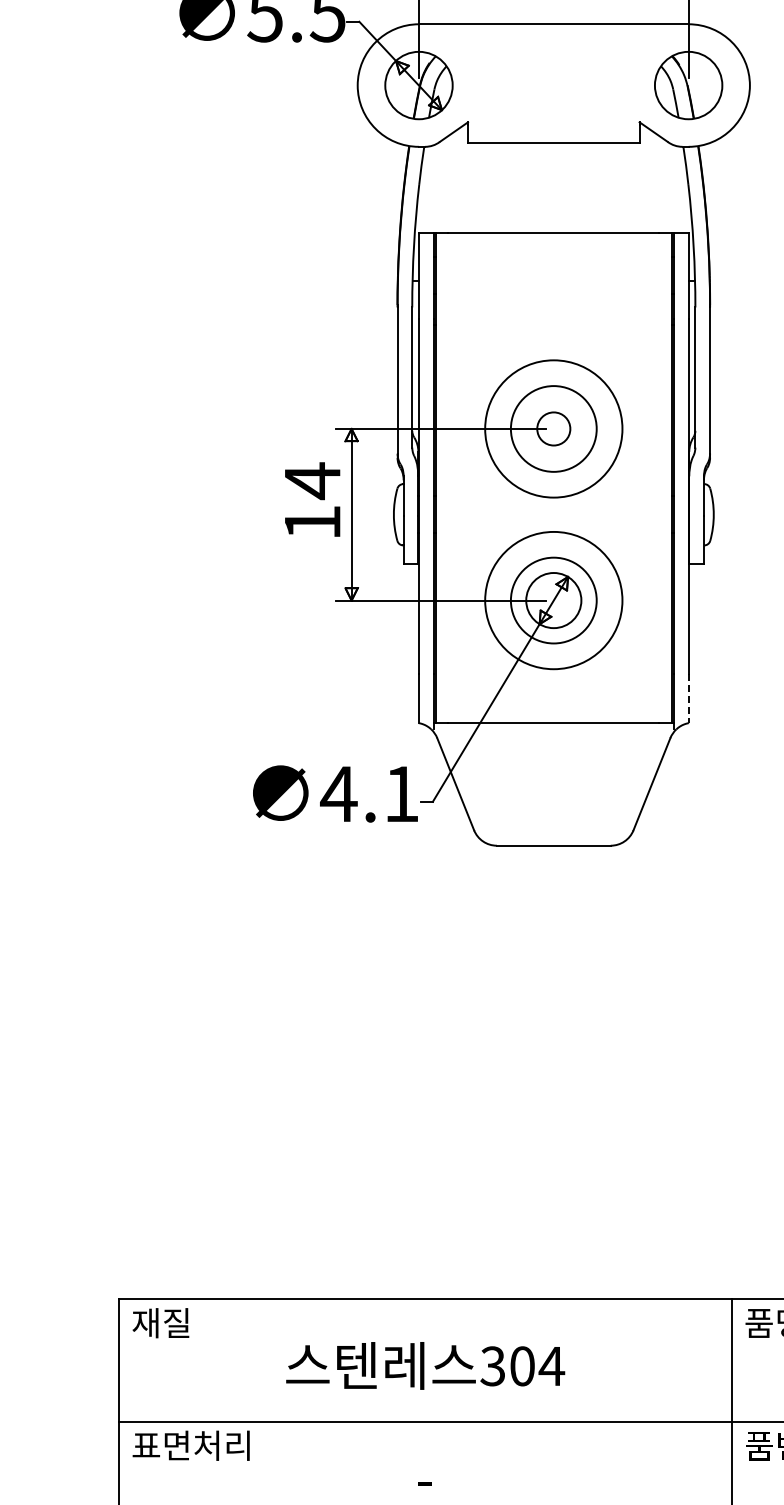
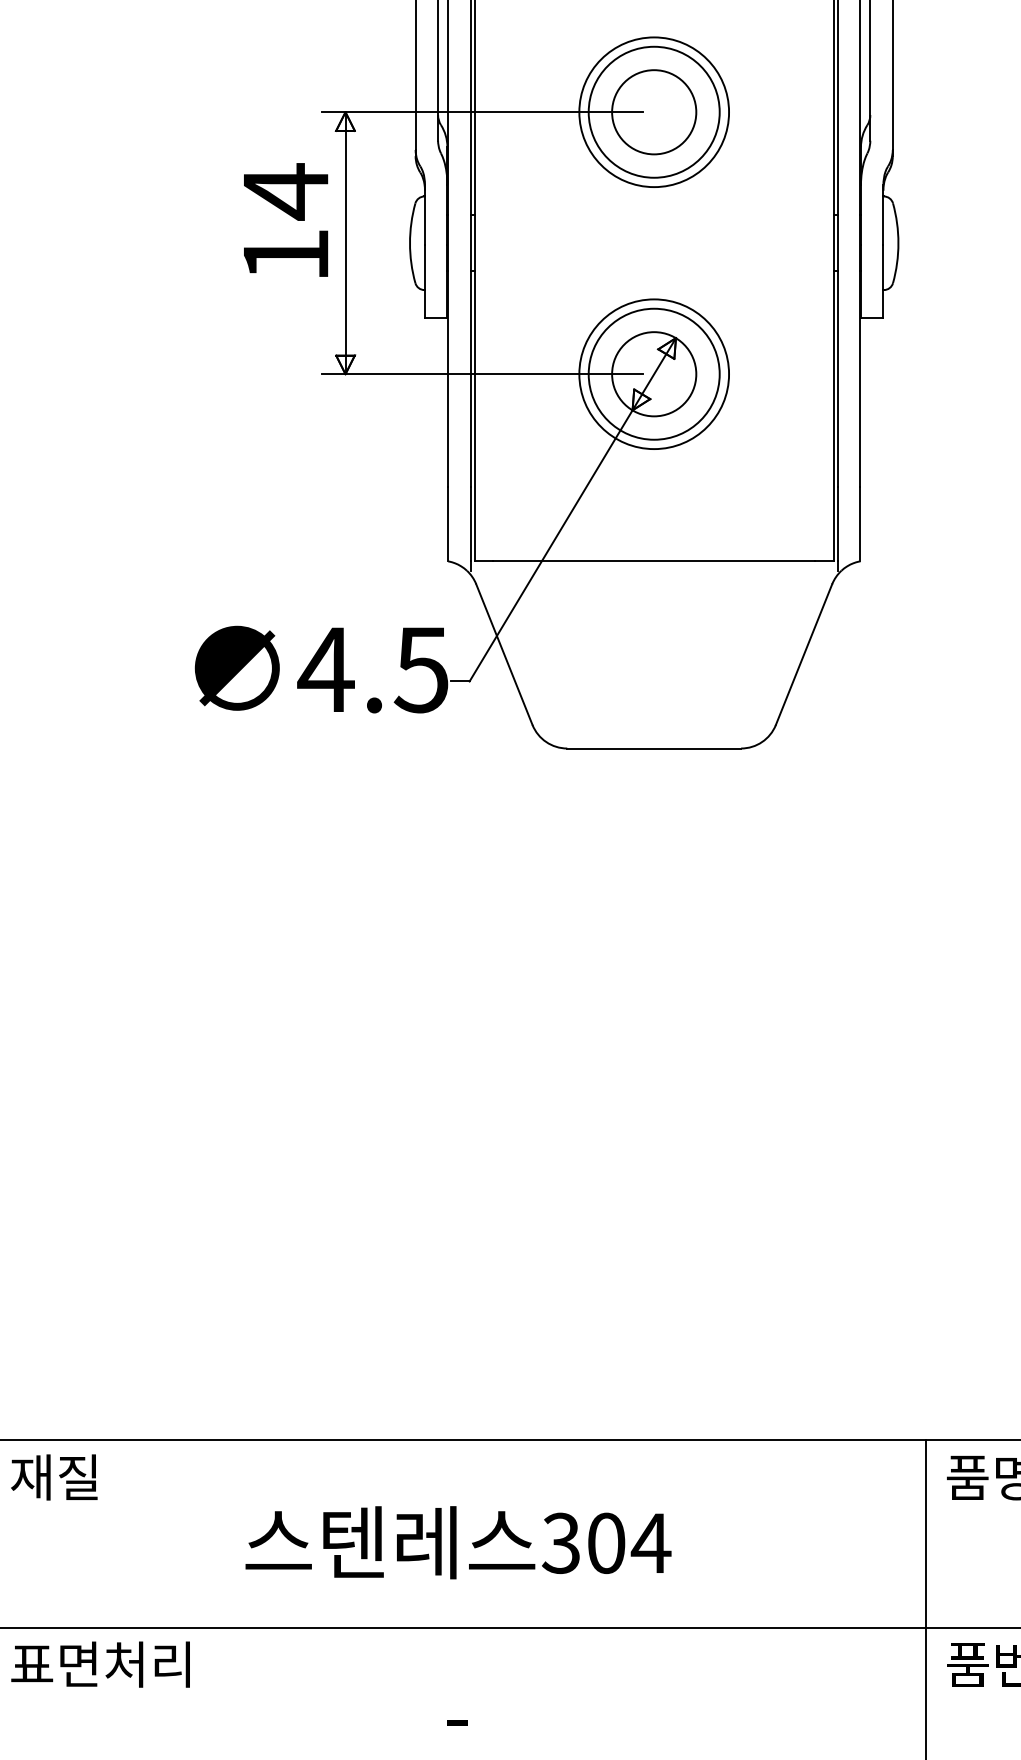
circle: (553, 428) -> (653, 111), size x0.71
circle: (553, 428) -> (653, 111), size x1.67
circle: (553, 600) -> (653, 374), size x0.71
line: (688, 698) -> (859, 523), dashed -> solid
text: (400, 794) -> (420, 670), 4.1 -> 4.5

